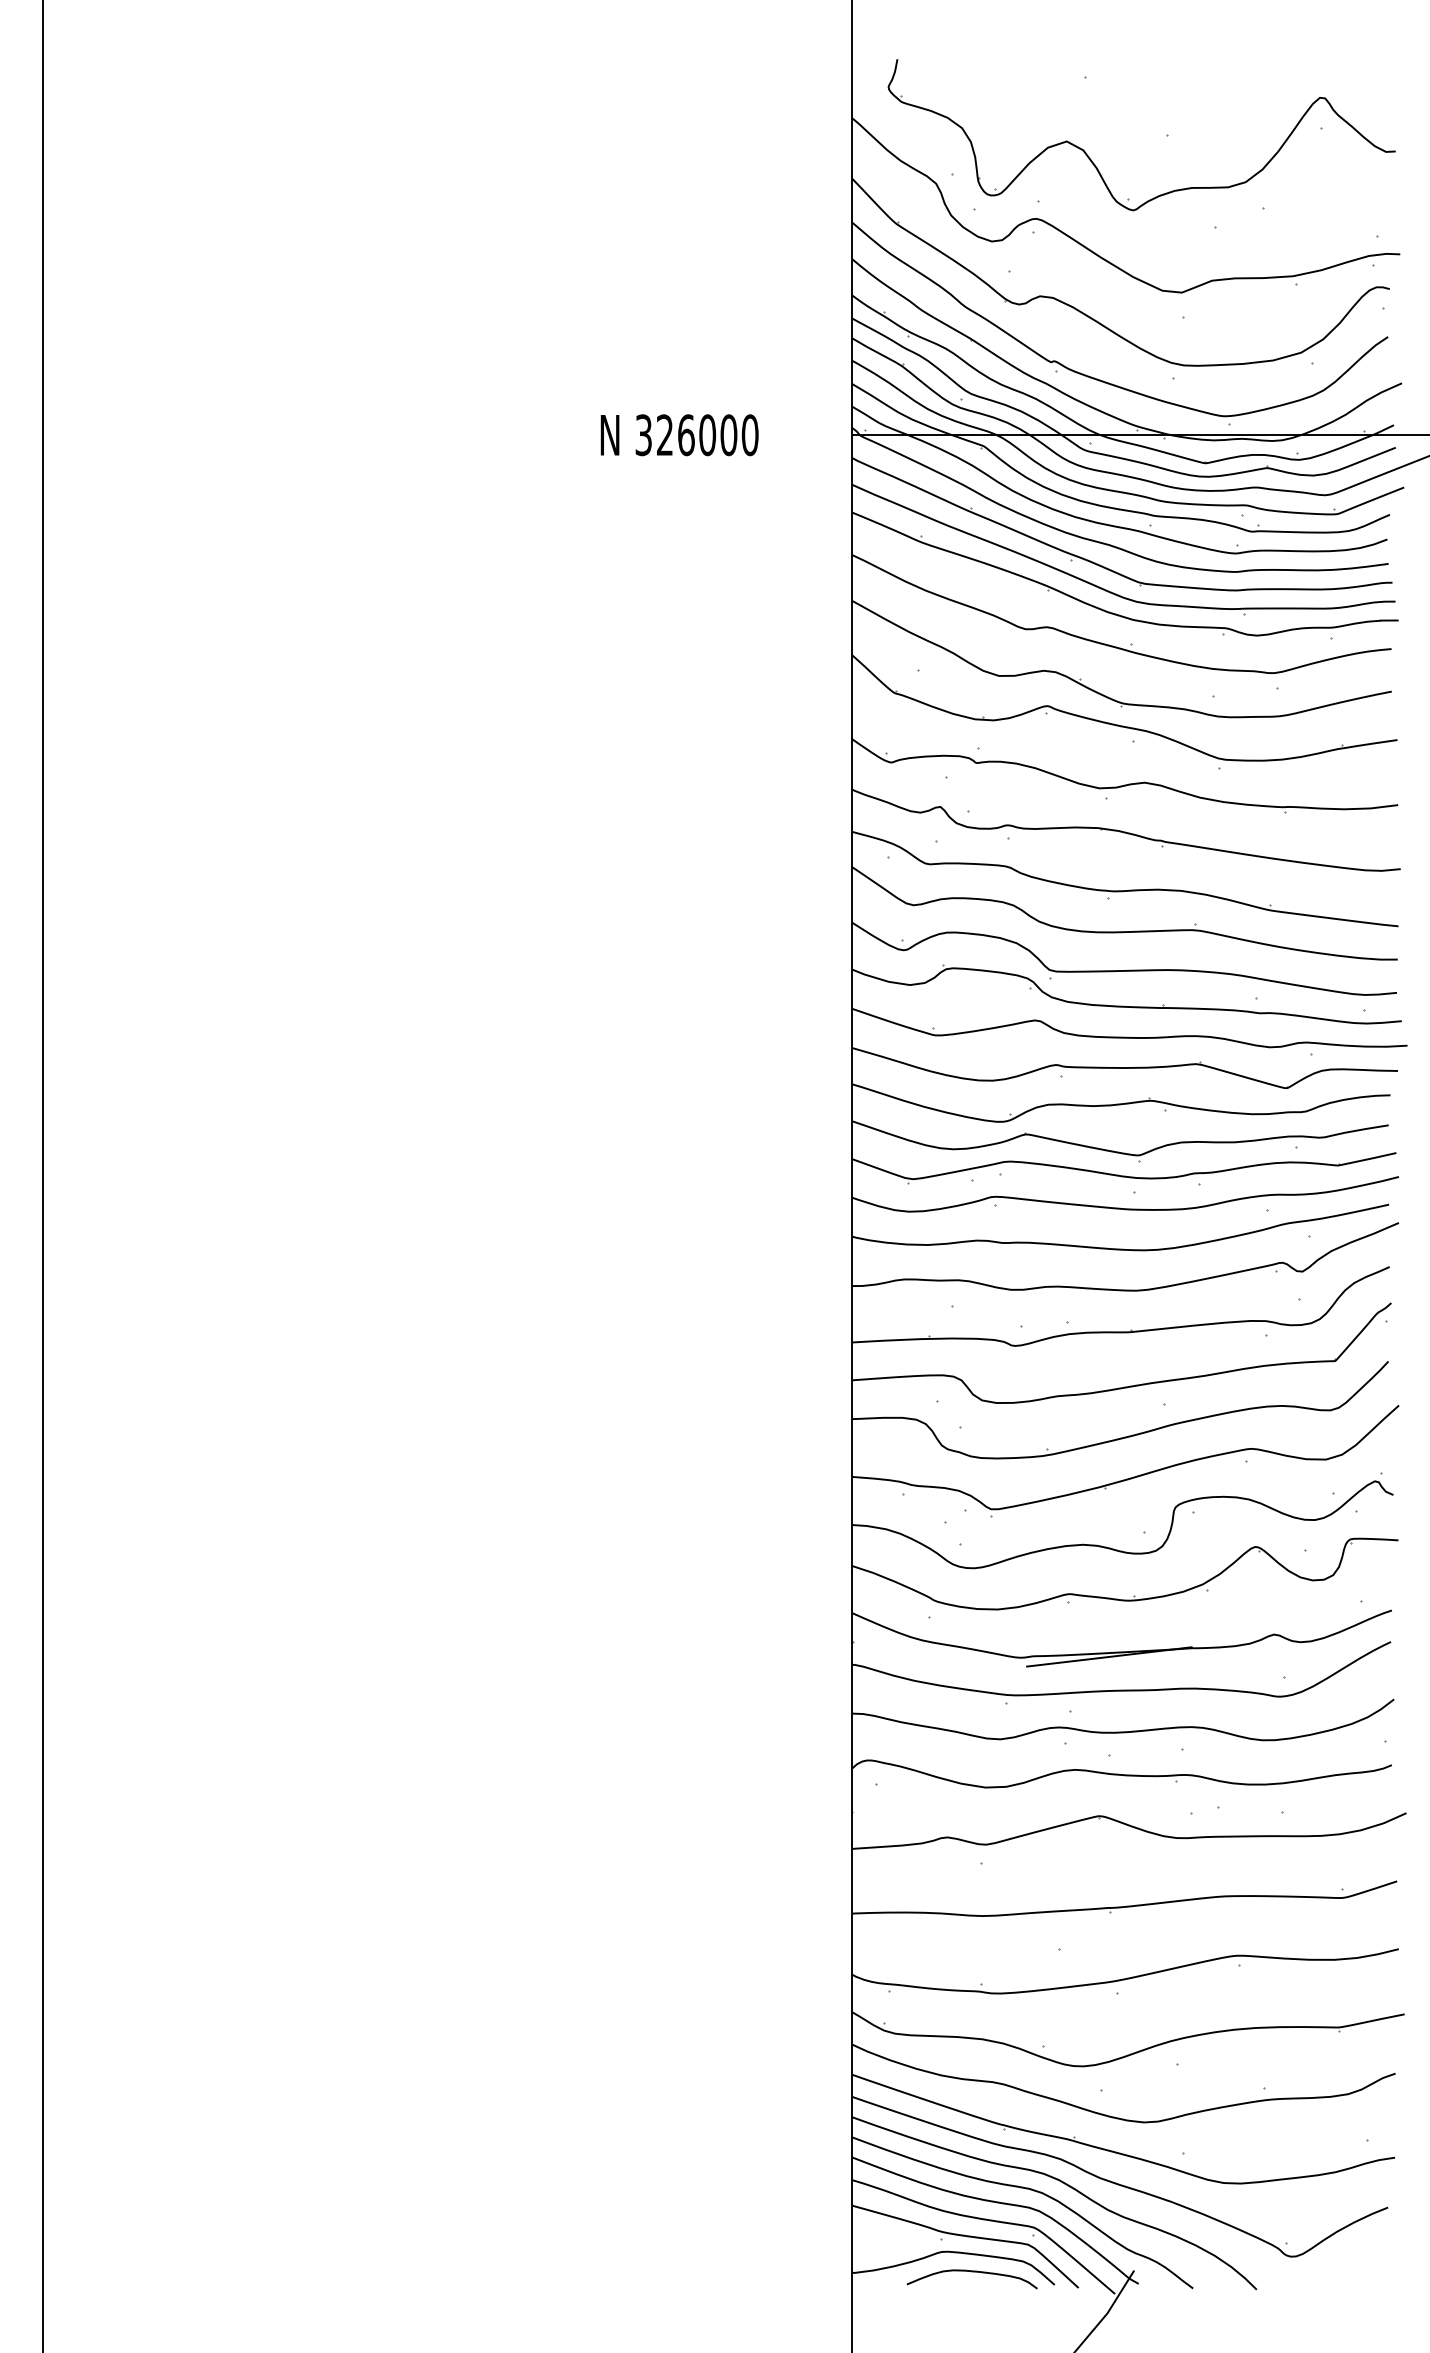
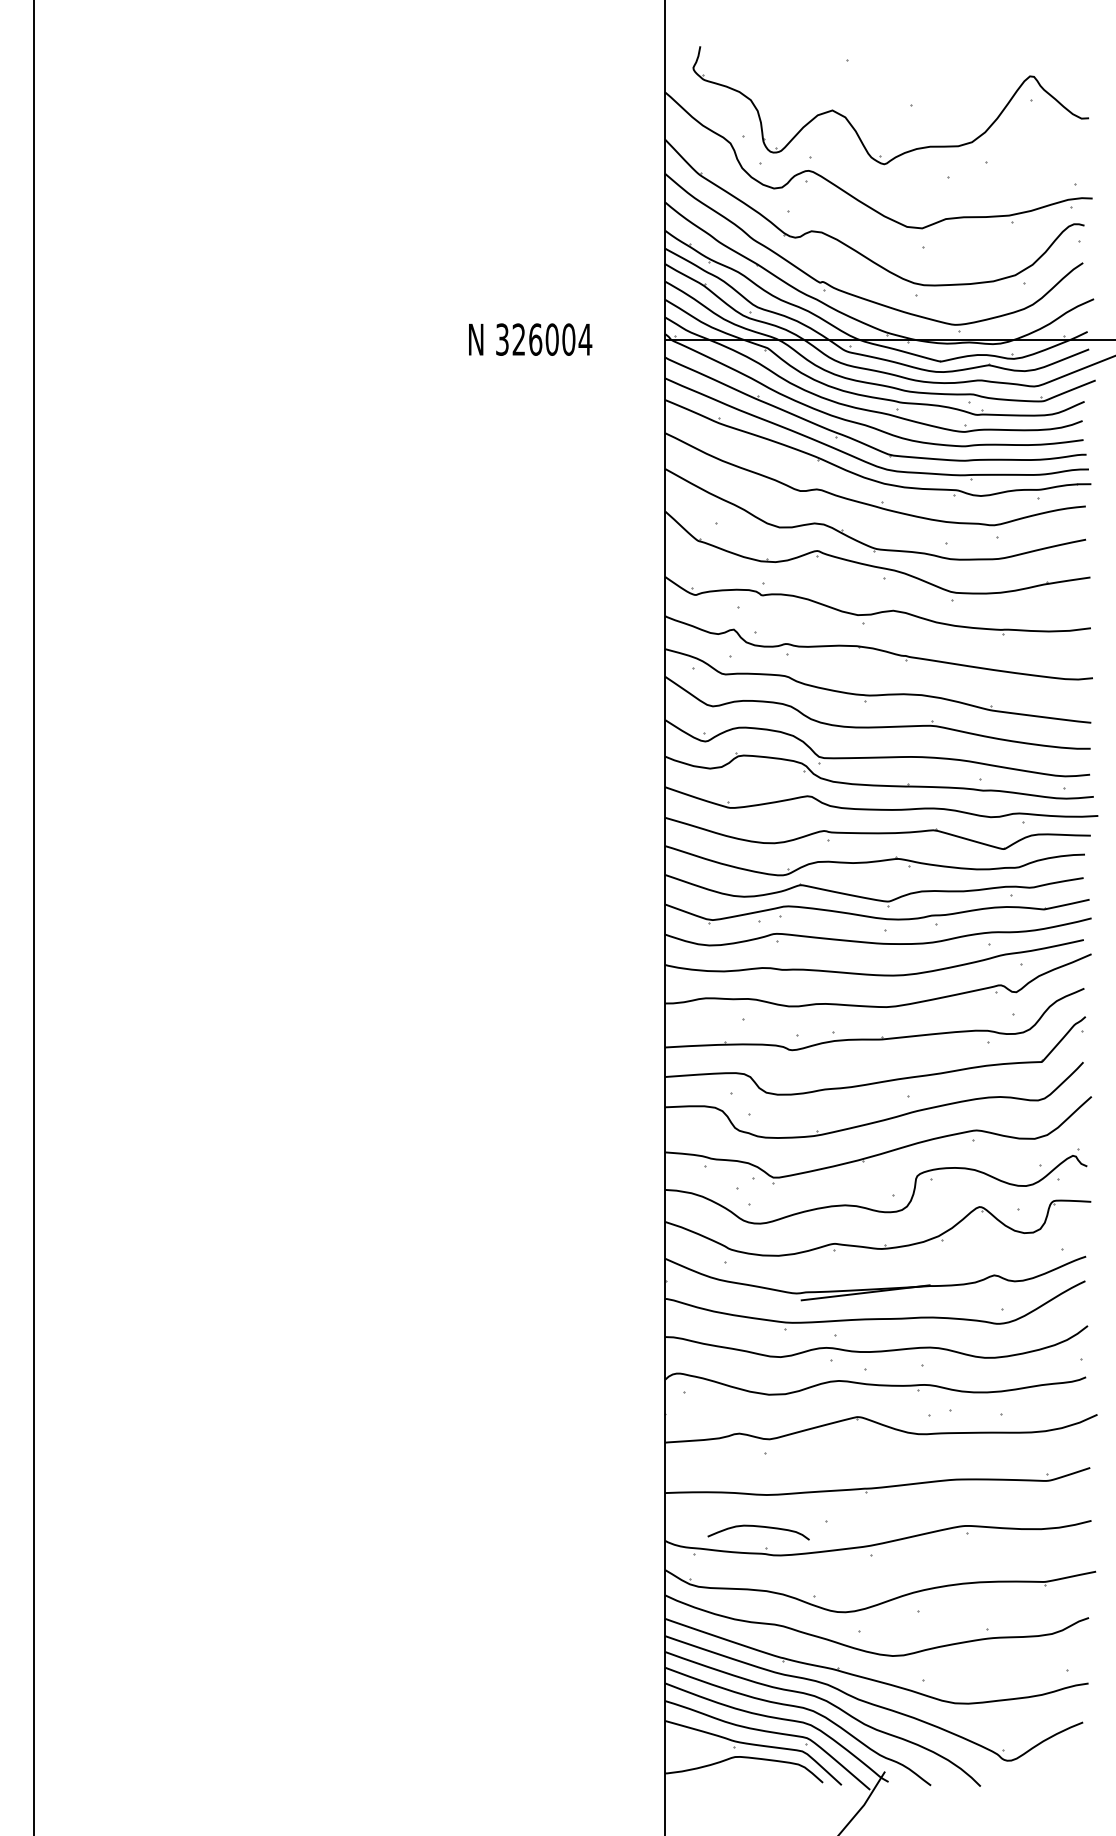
text: (749, 435) -> (584, 339), 326000 -> 326004
curve: (971, 2272) -> (758, 1527), moved

